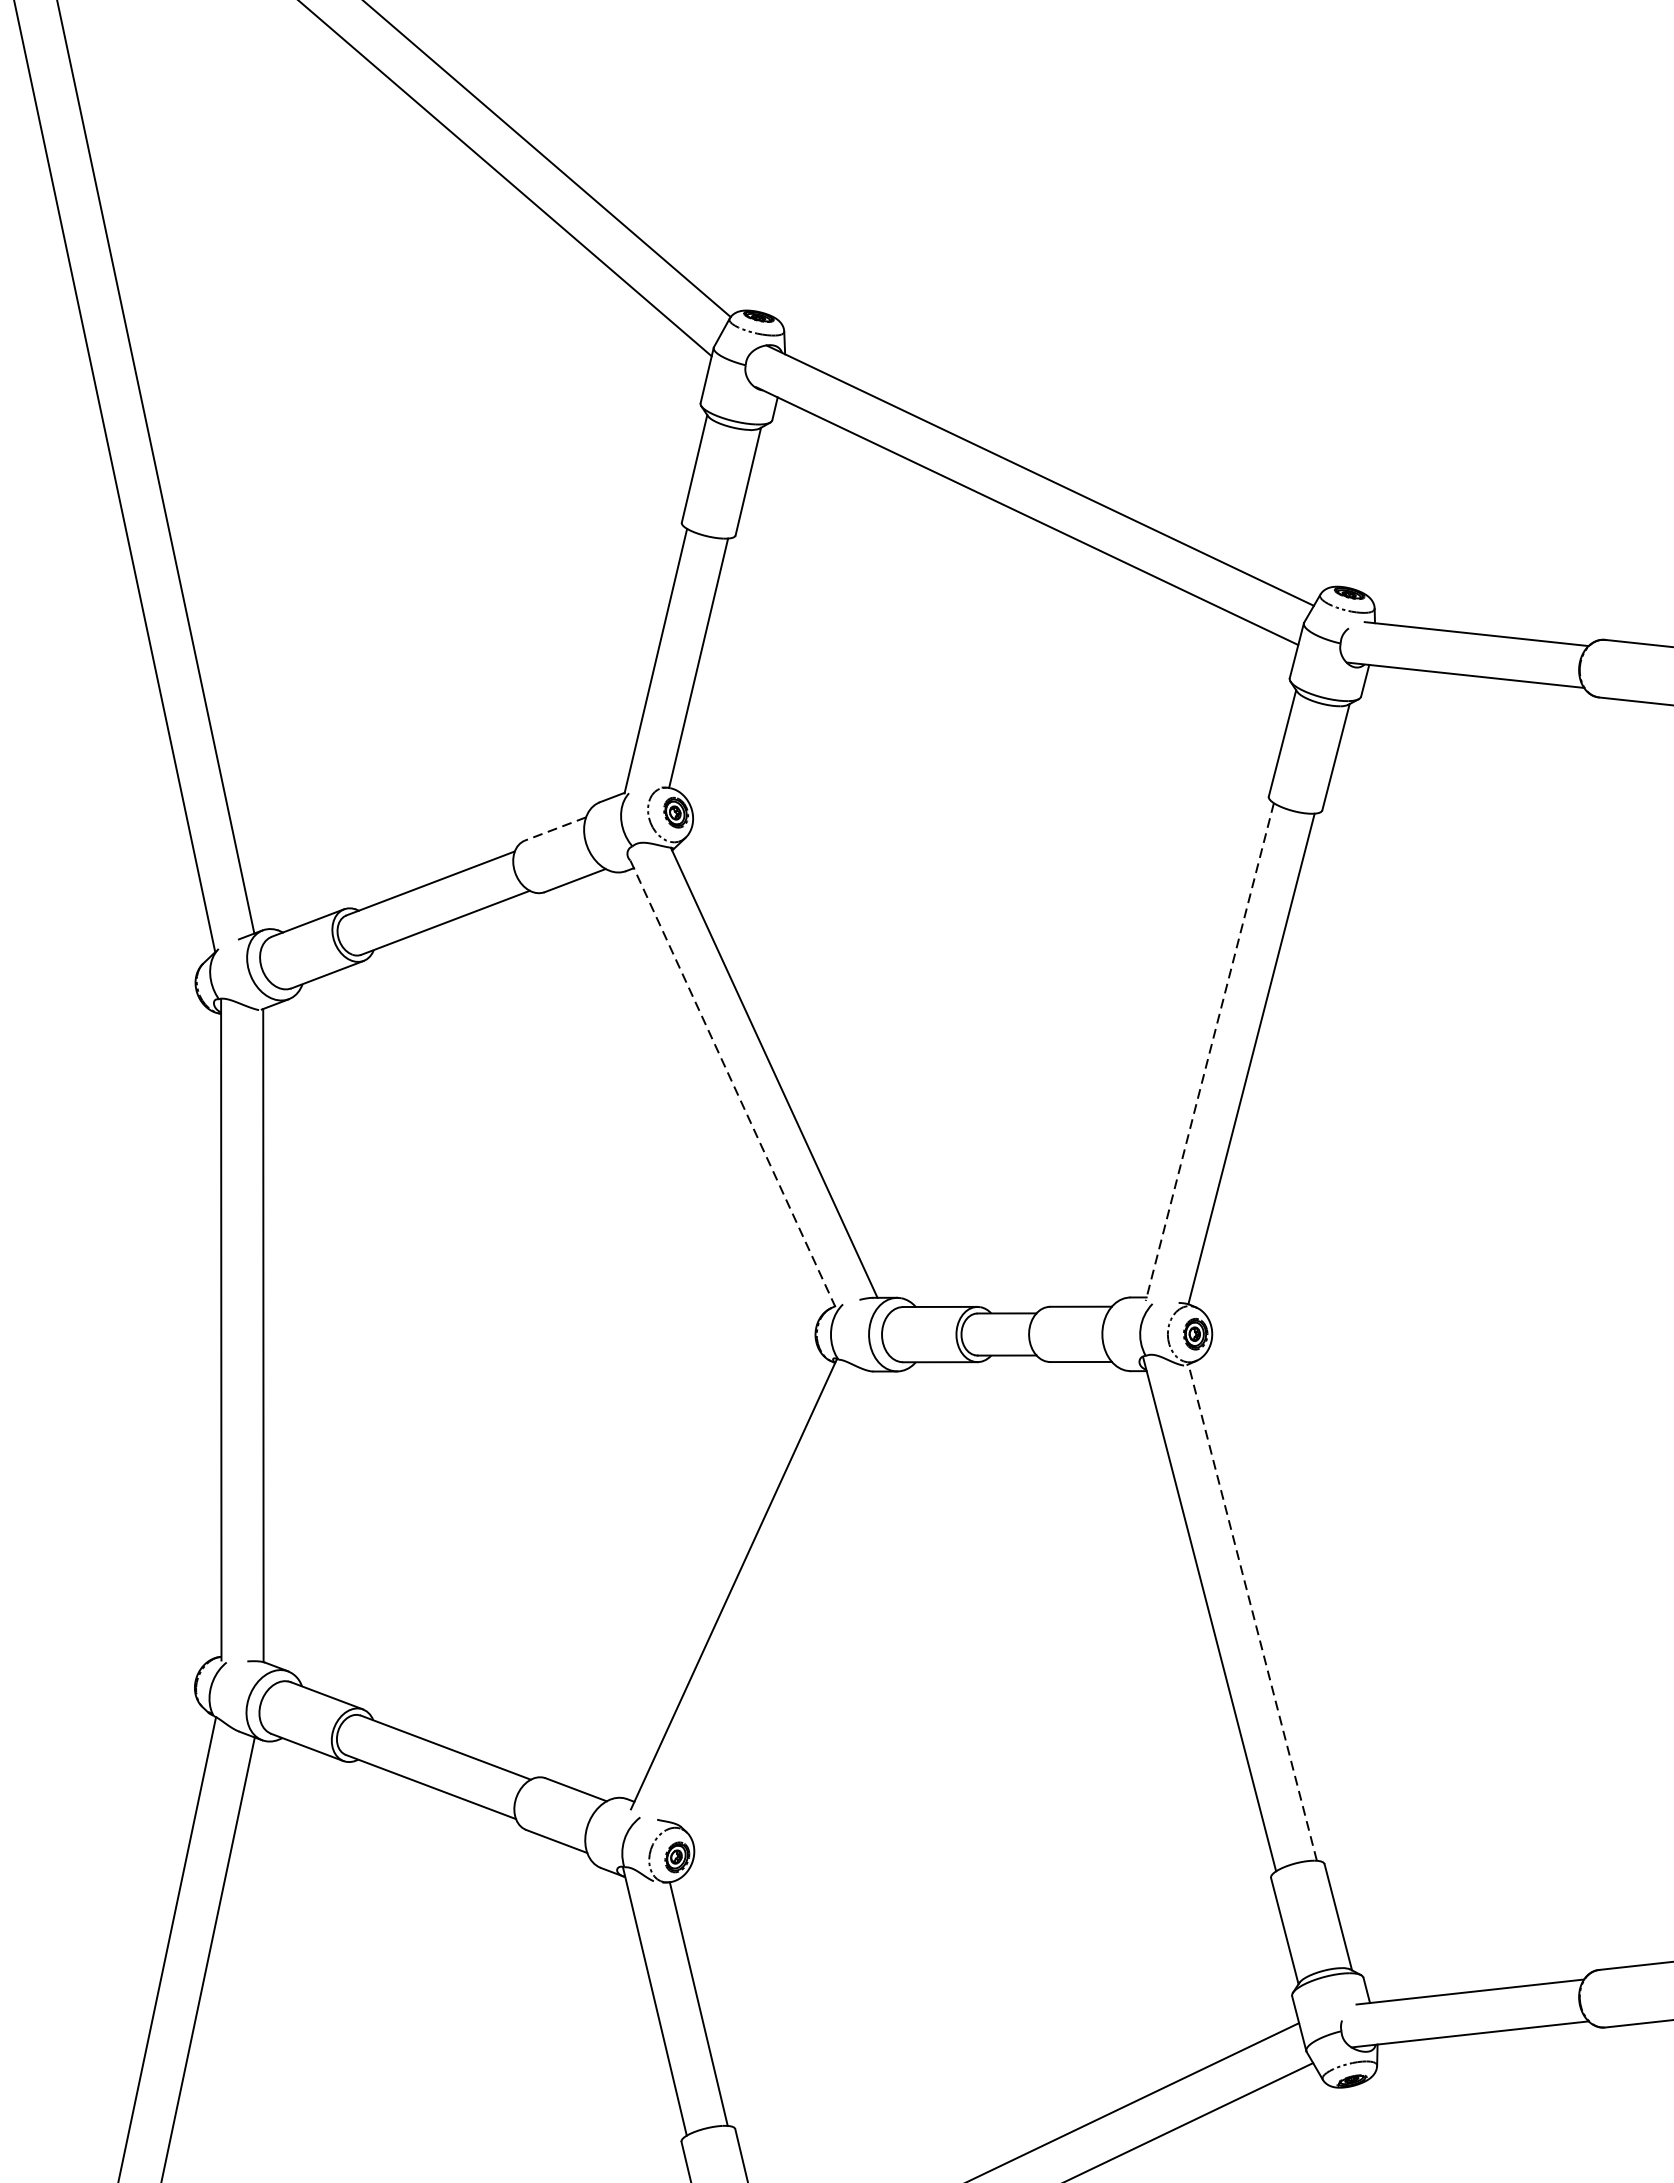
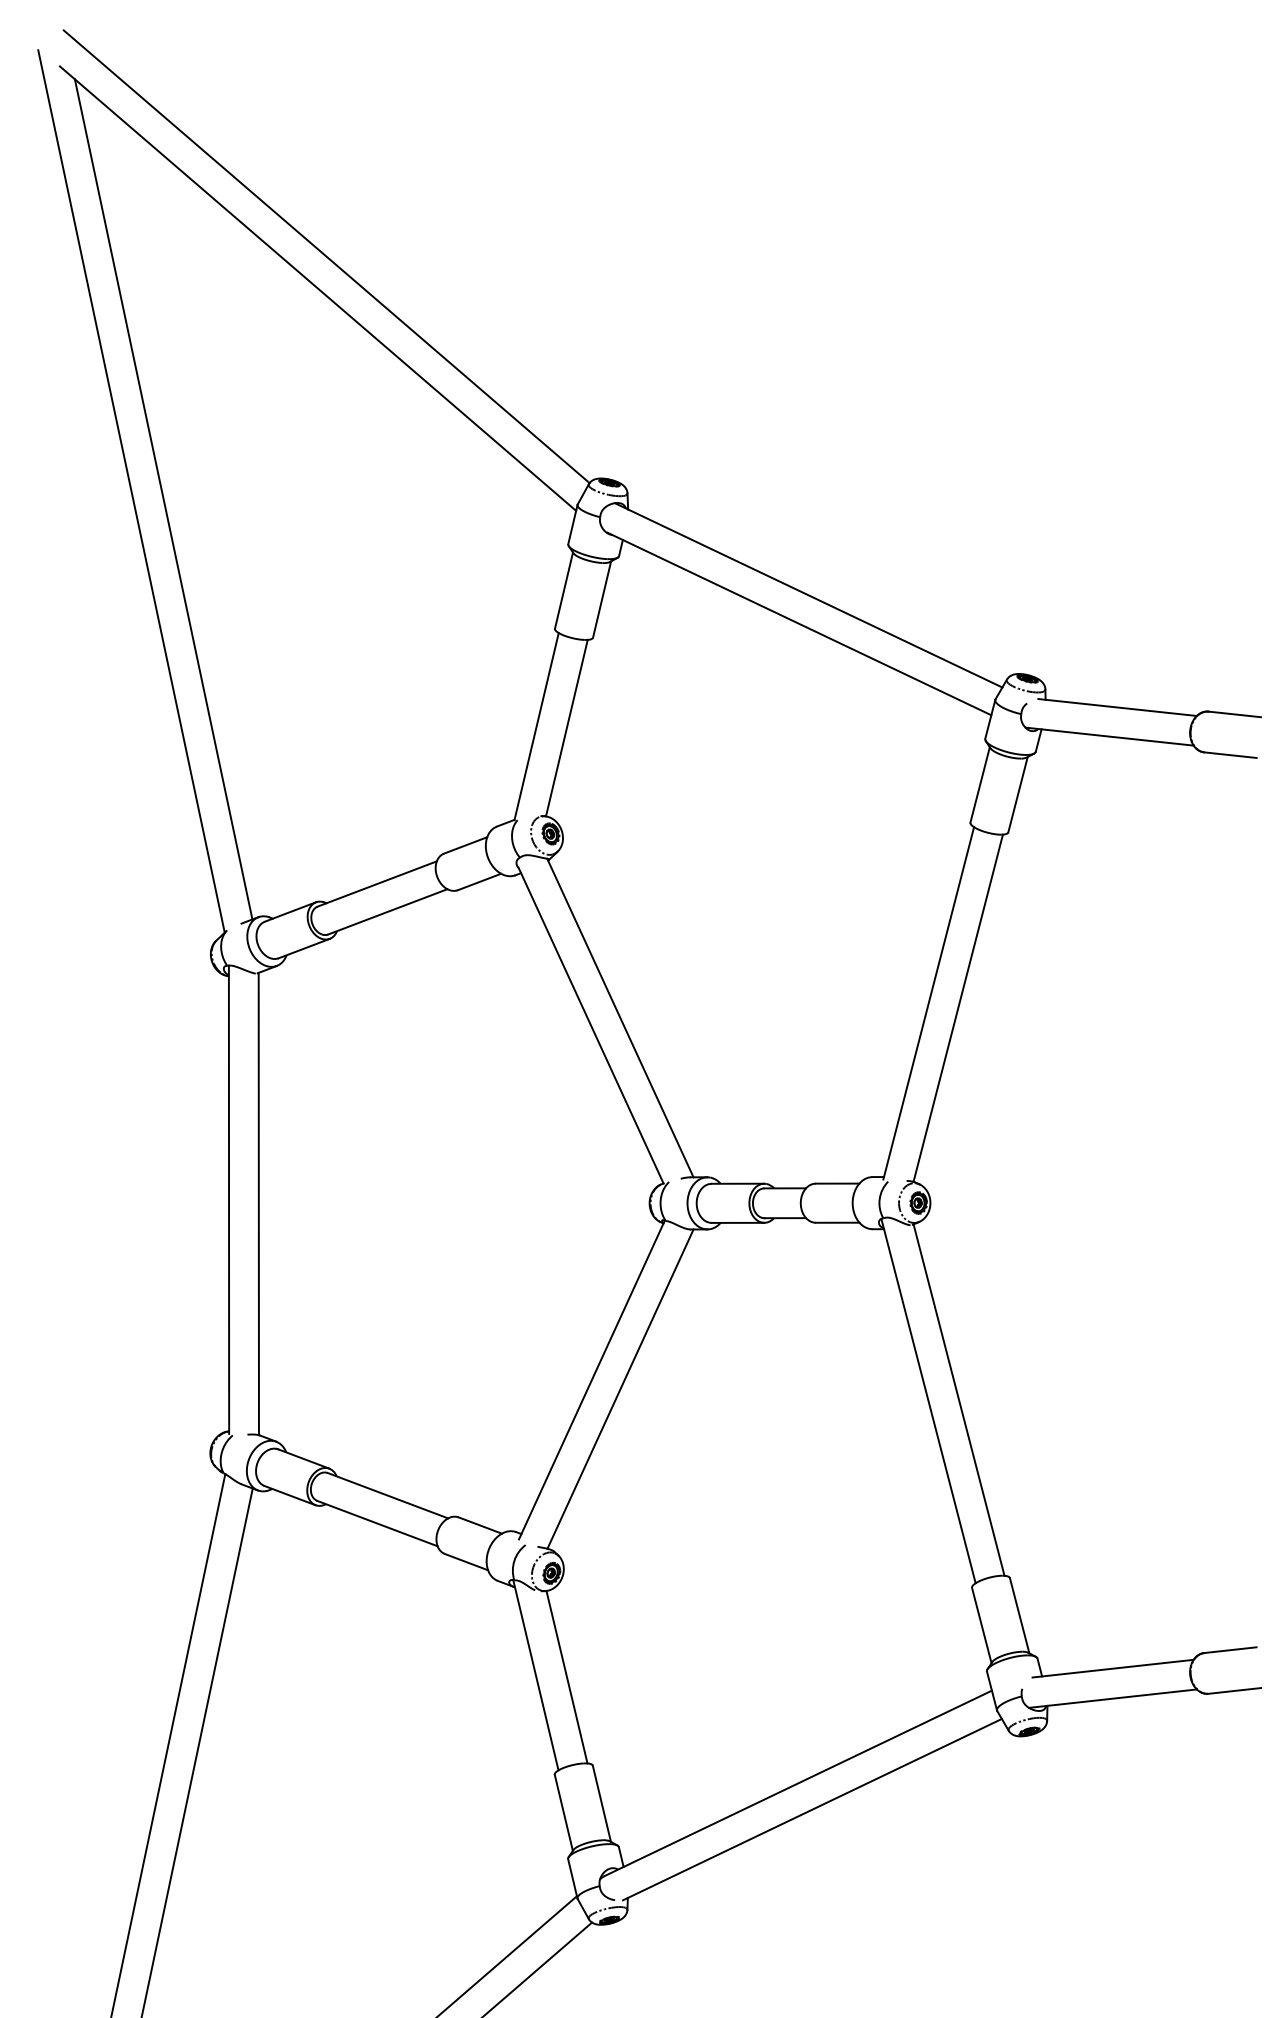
line: (555, 829) -> (465, 845), dashed -> solid
line: (1209, 1052) -> (928, 1003), dashed -> solid
line: (733, 1083) -> (591, 1025), dashed -> solid
line: (774, 1596) -> (620, 1388), added
line: (1251, 1611) -> (958, 1399), dashed -> solid

